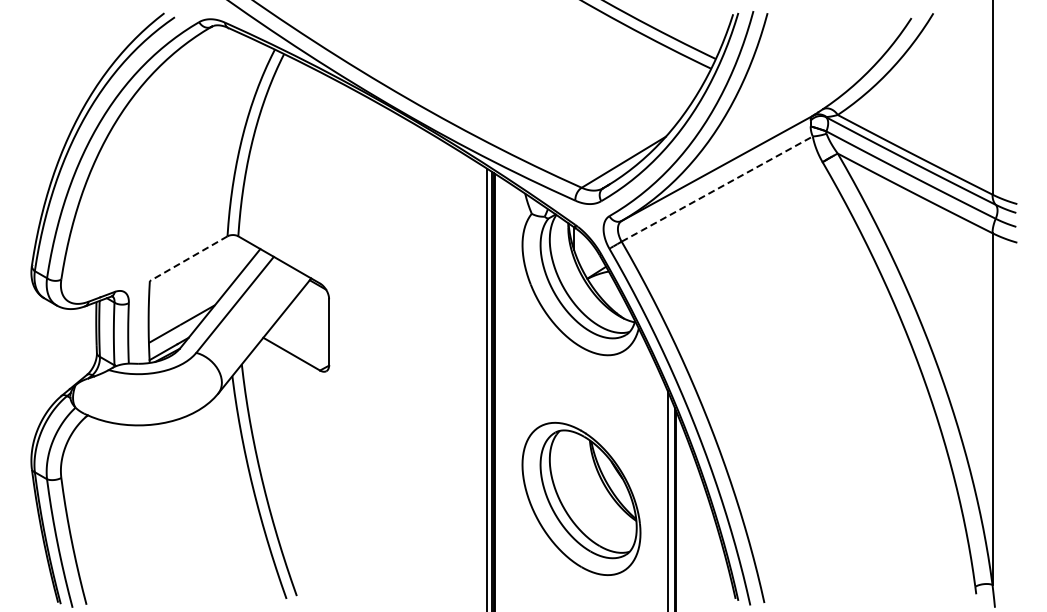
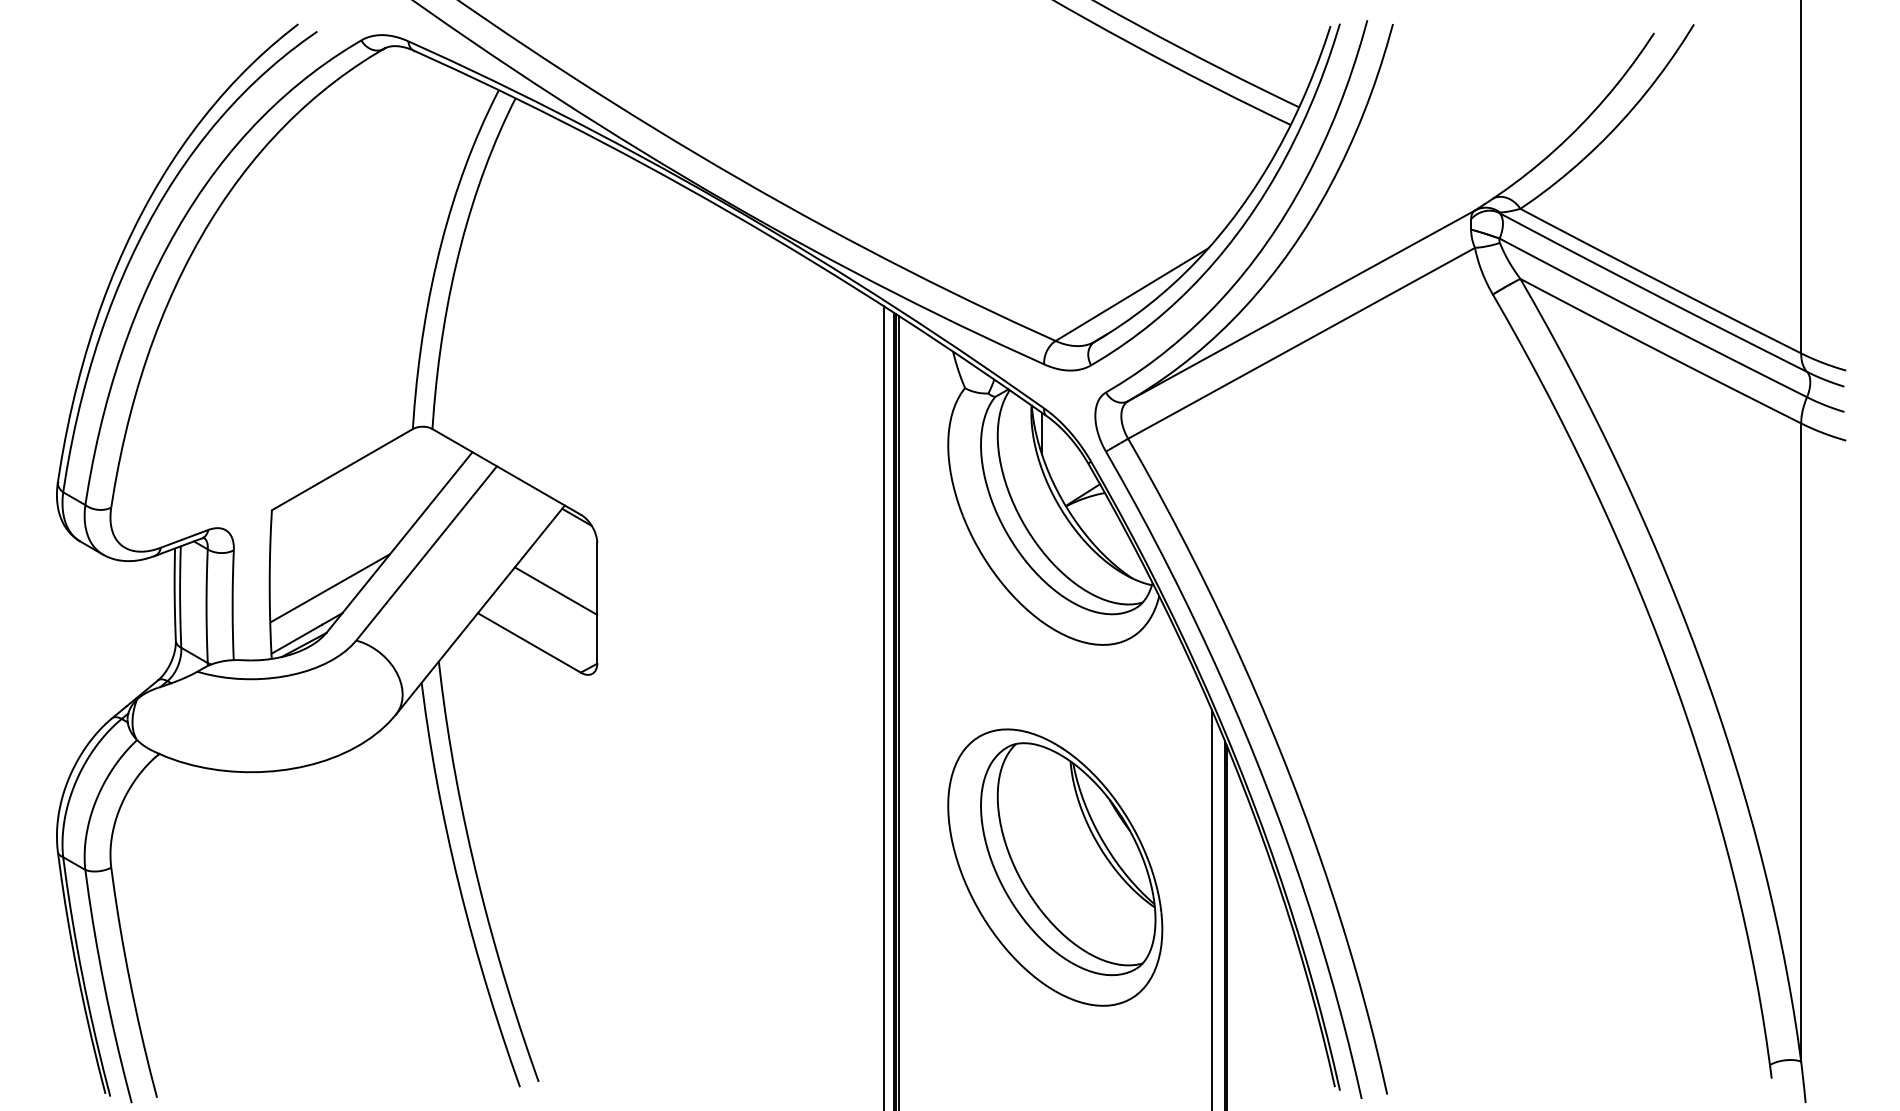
line: (716, 189) -> (1300, 344), dashed -> solid
line: (188, 258) -> (342, 469), dashed -> solid
line: (306, 325) -> (556, 590), added
part: (581, 498) -> (1055, 866), moved

